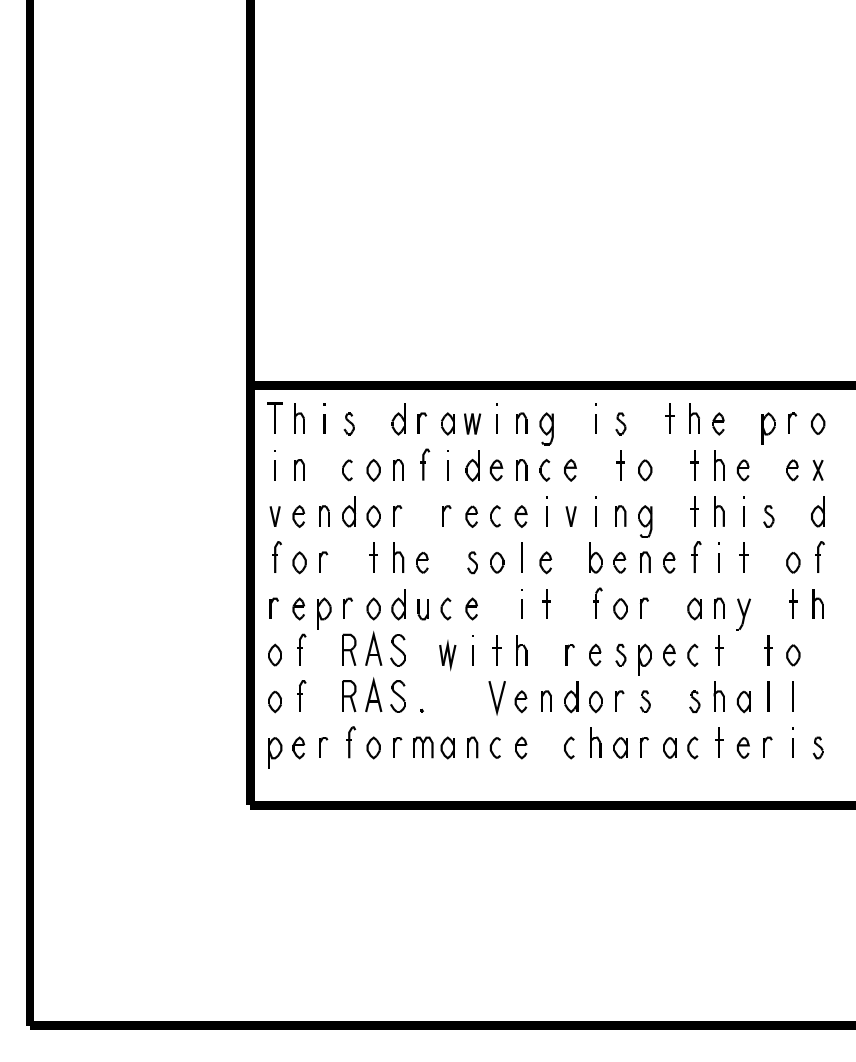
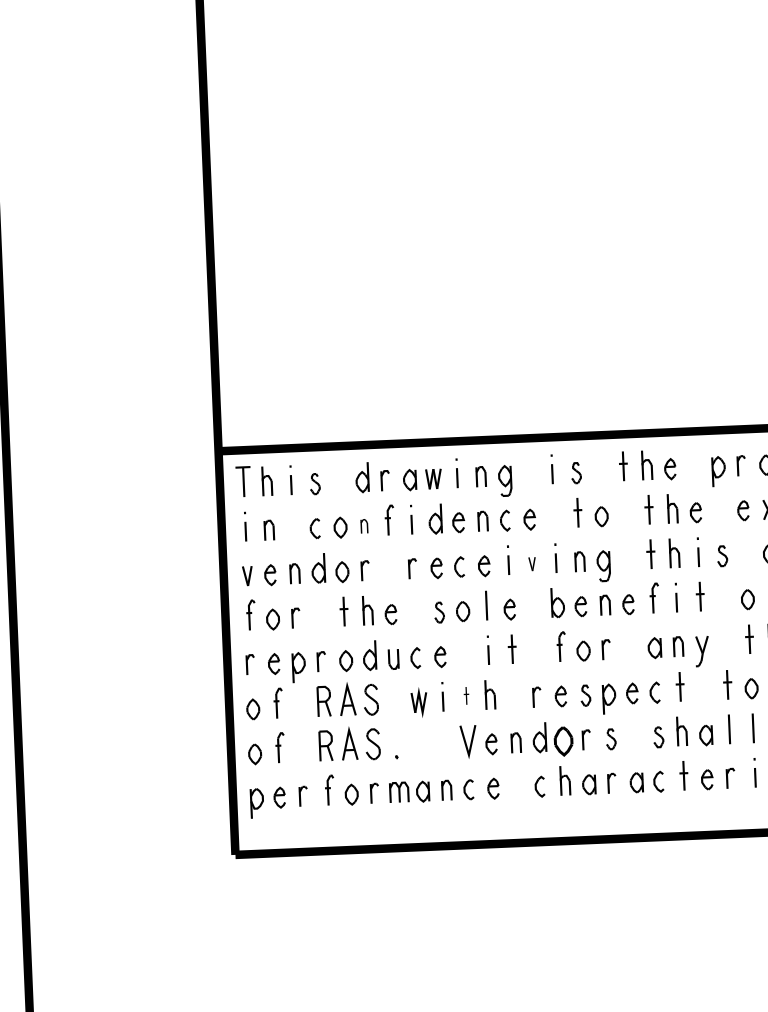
part: (398, 469) -> (364, 525), size x0.7
part: (570, 516) -> (531, 564), size x0.7
part: (496, 650) -> (465, 696), size x0.6
part: (595, 701) -> (563, 741), size x1.4

